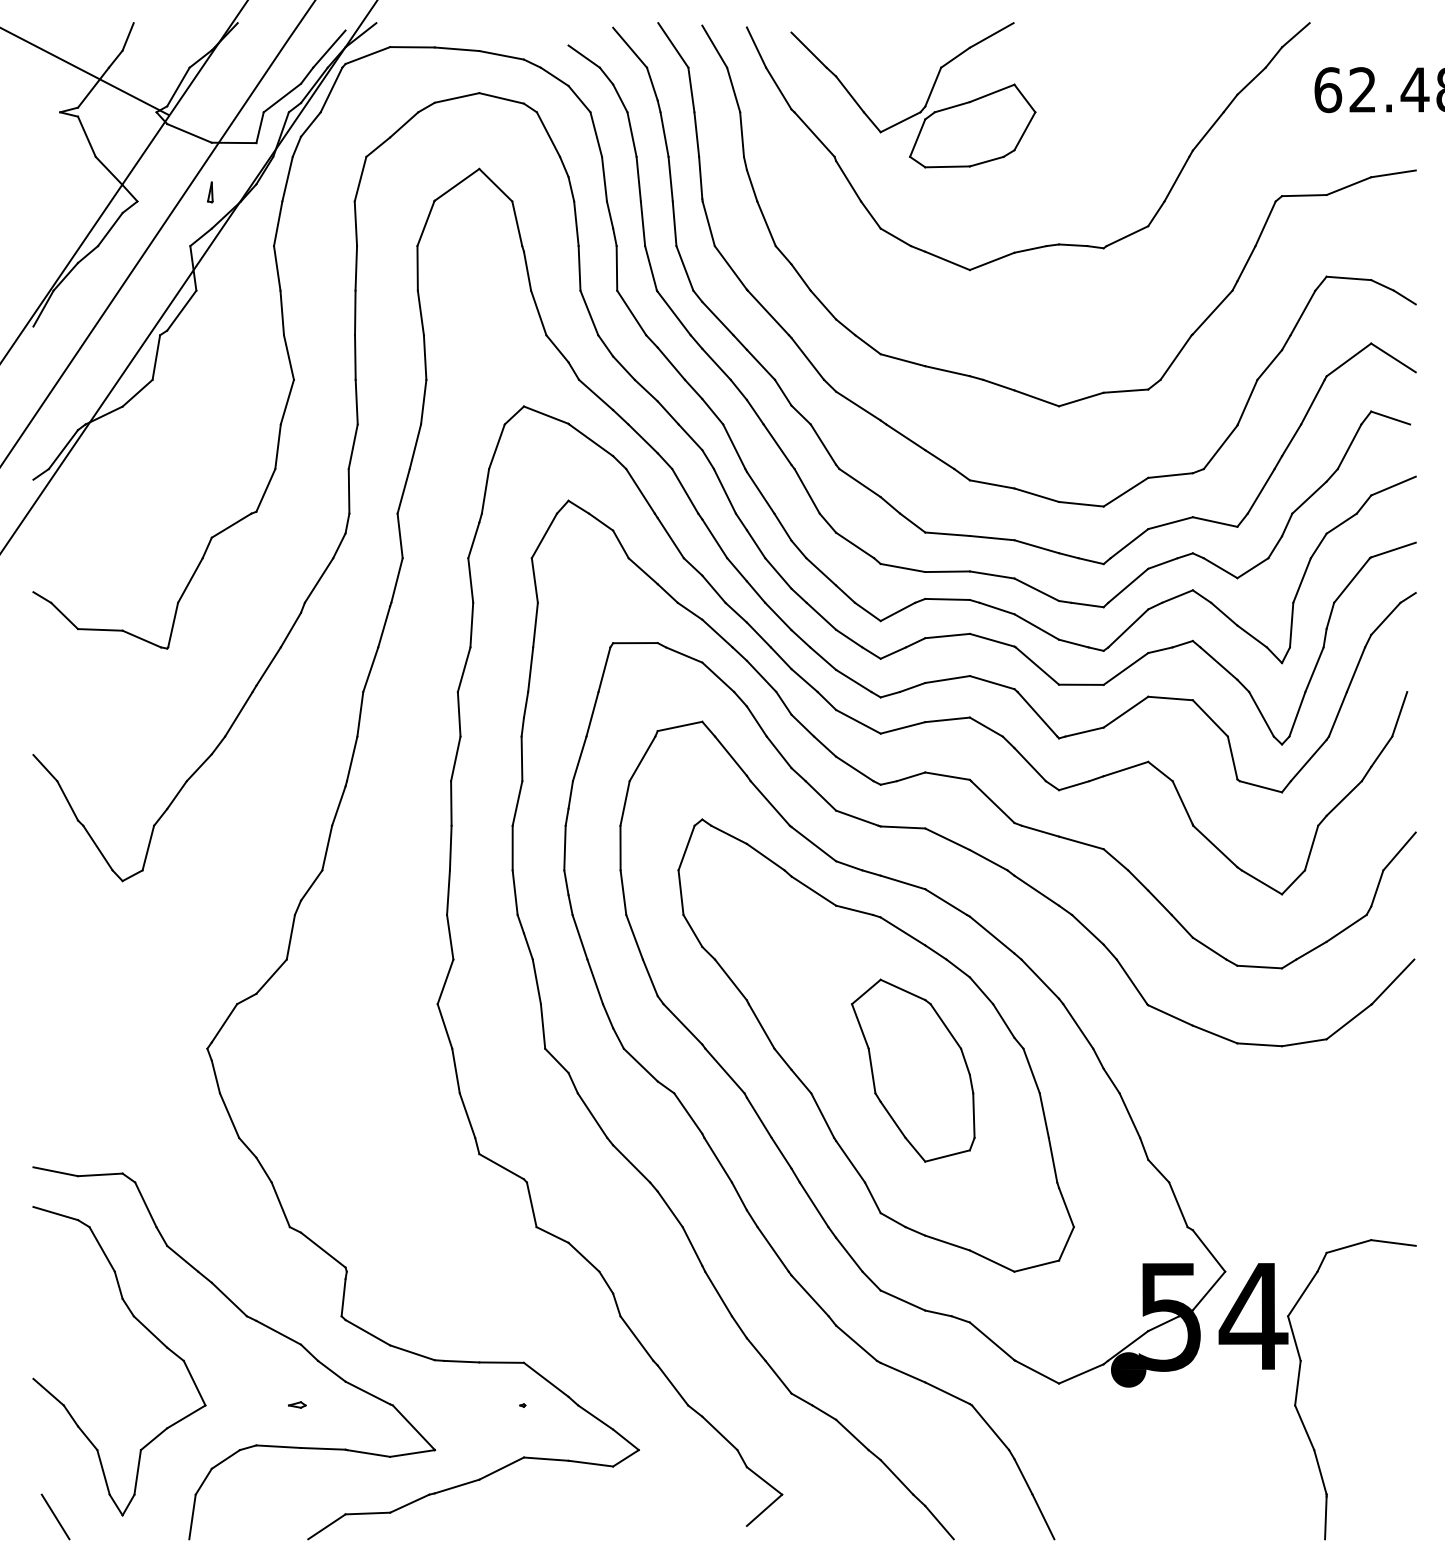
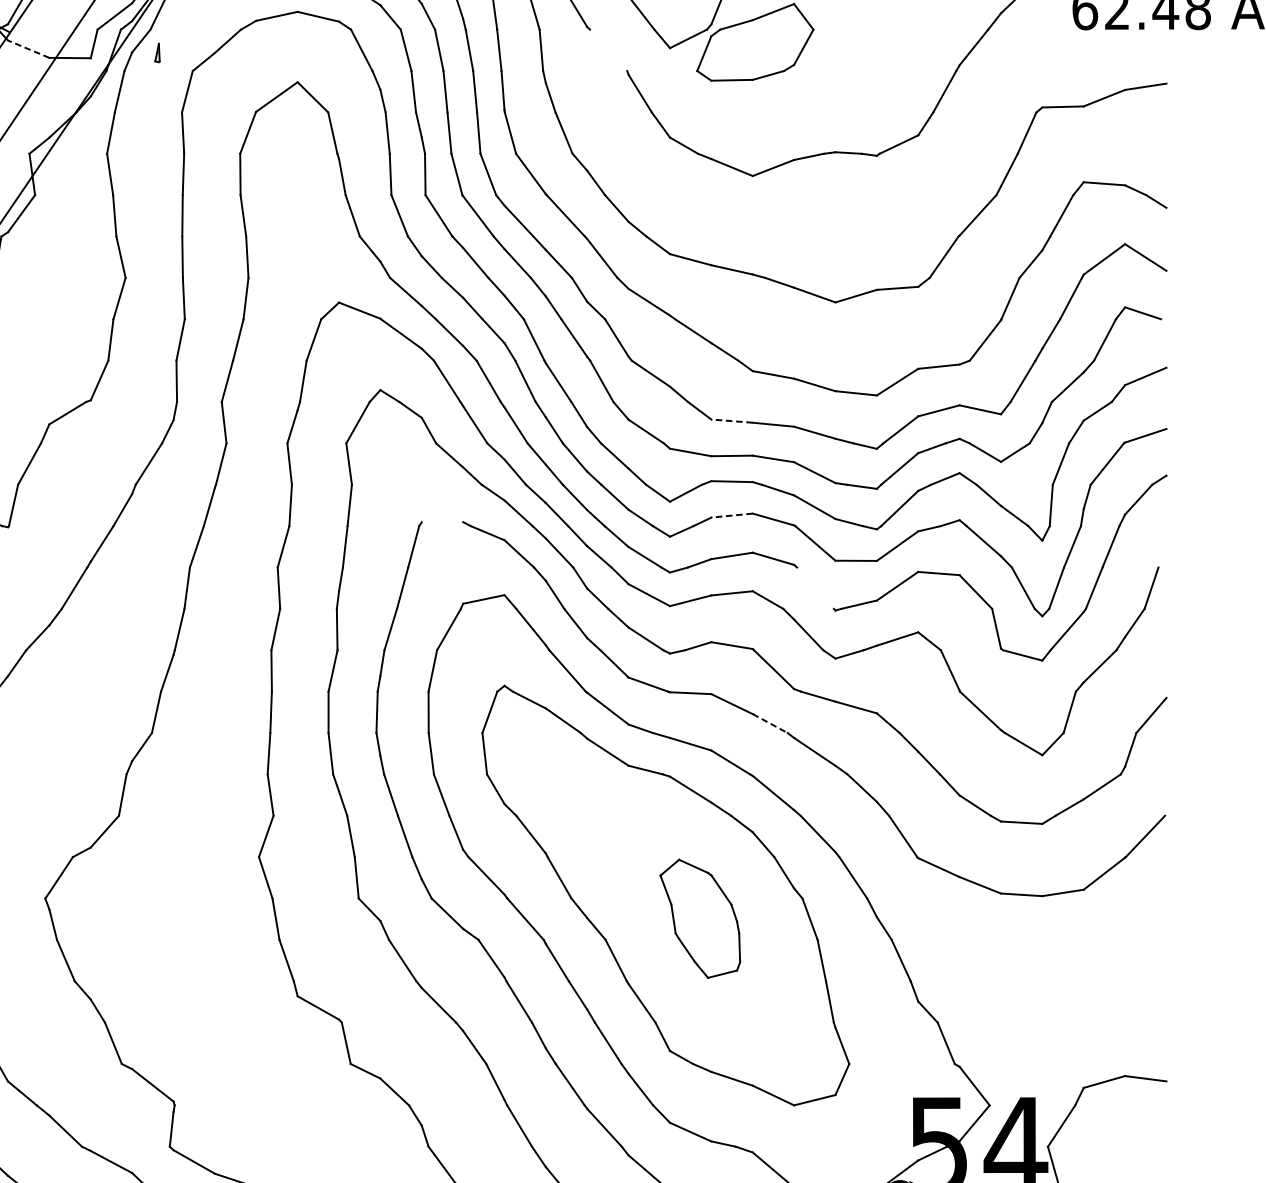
line: (189, 133) -> (28, 49), solid -> dashed
line: (814, 134) -> (608, 50), removed
part: (210, 192) -> (157, 53), moved
line: (947, 534) -> (731, 421), solid -> dashed
line: (947, 636) -> (731, 516), solid -> dashed
line: (635, 643) -> (442, 522), removed
line: (1037, 714) -> (815, 588), removed
line: (989, 860) -> (770, 723), solid -> dashed
part: (913, 1070) -> (700, 918), size x0.7

